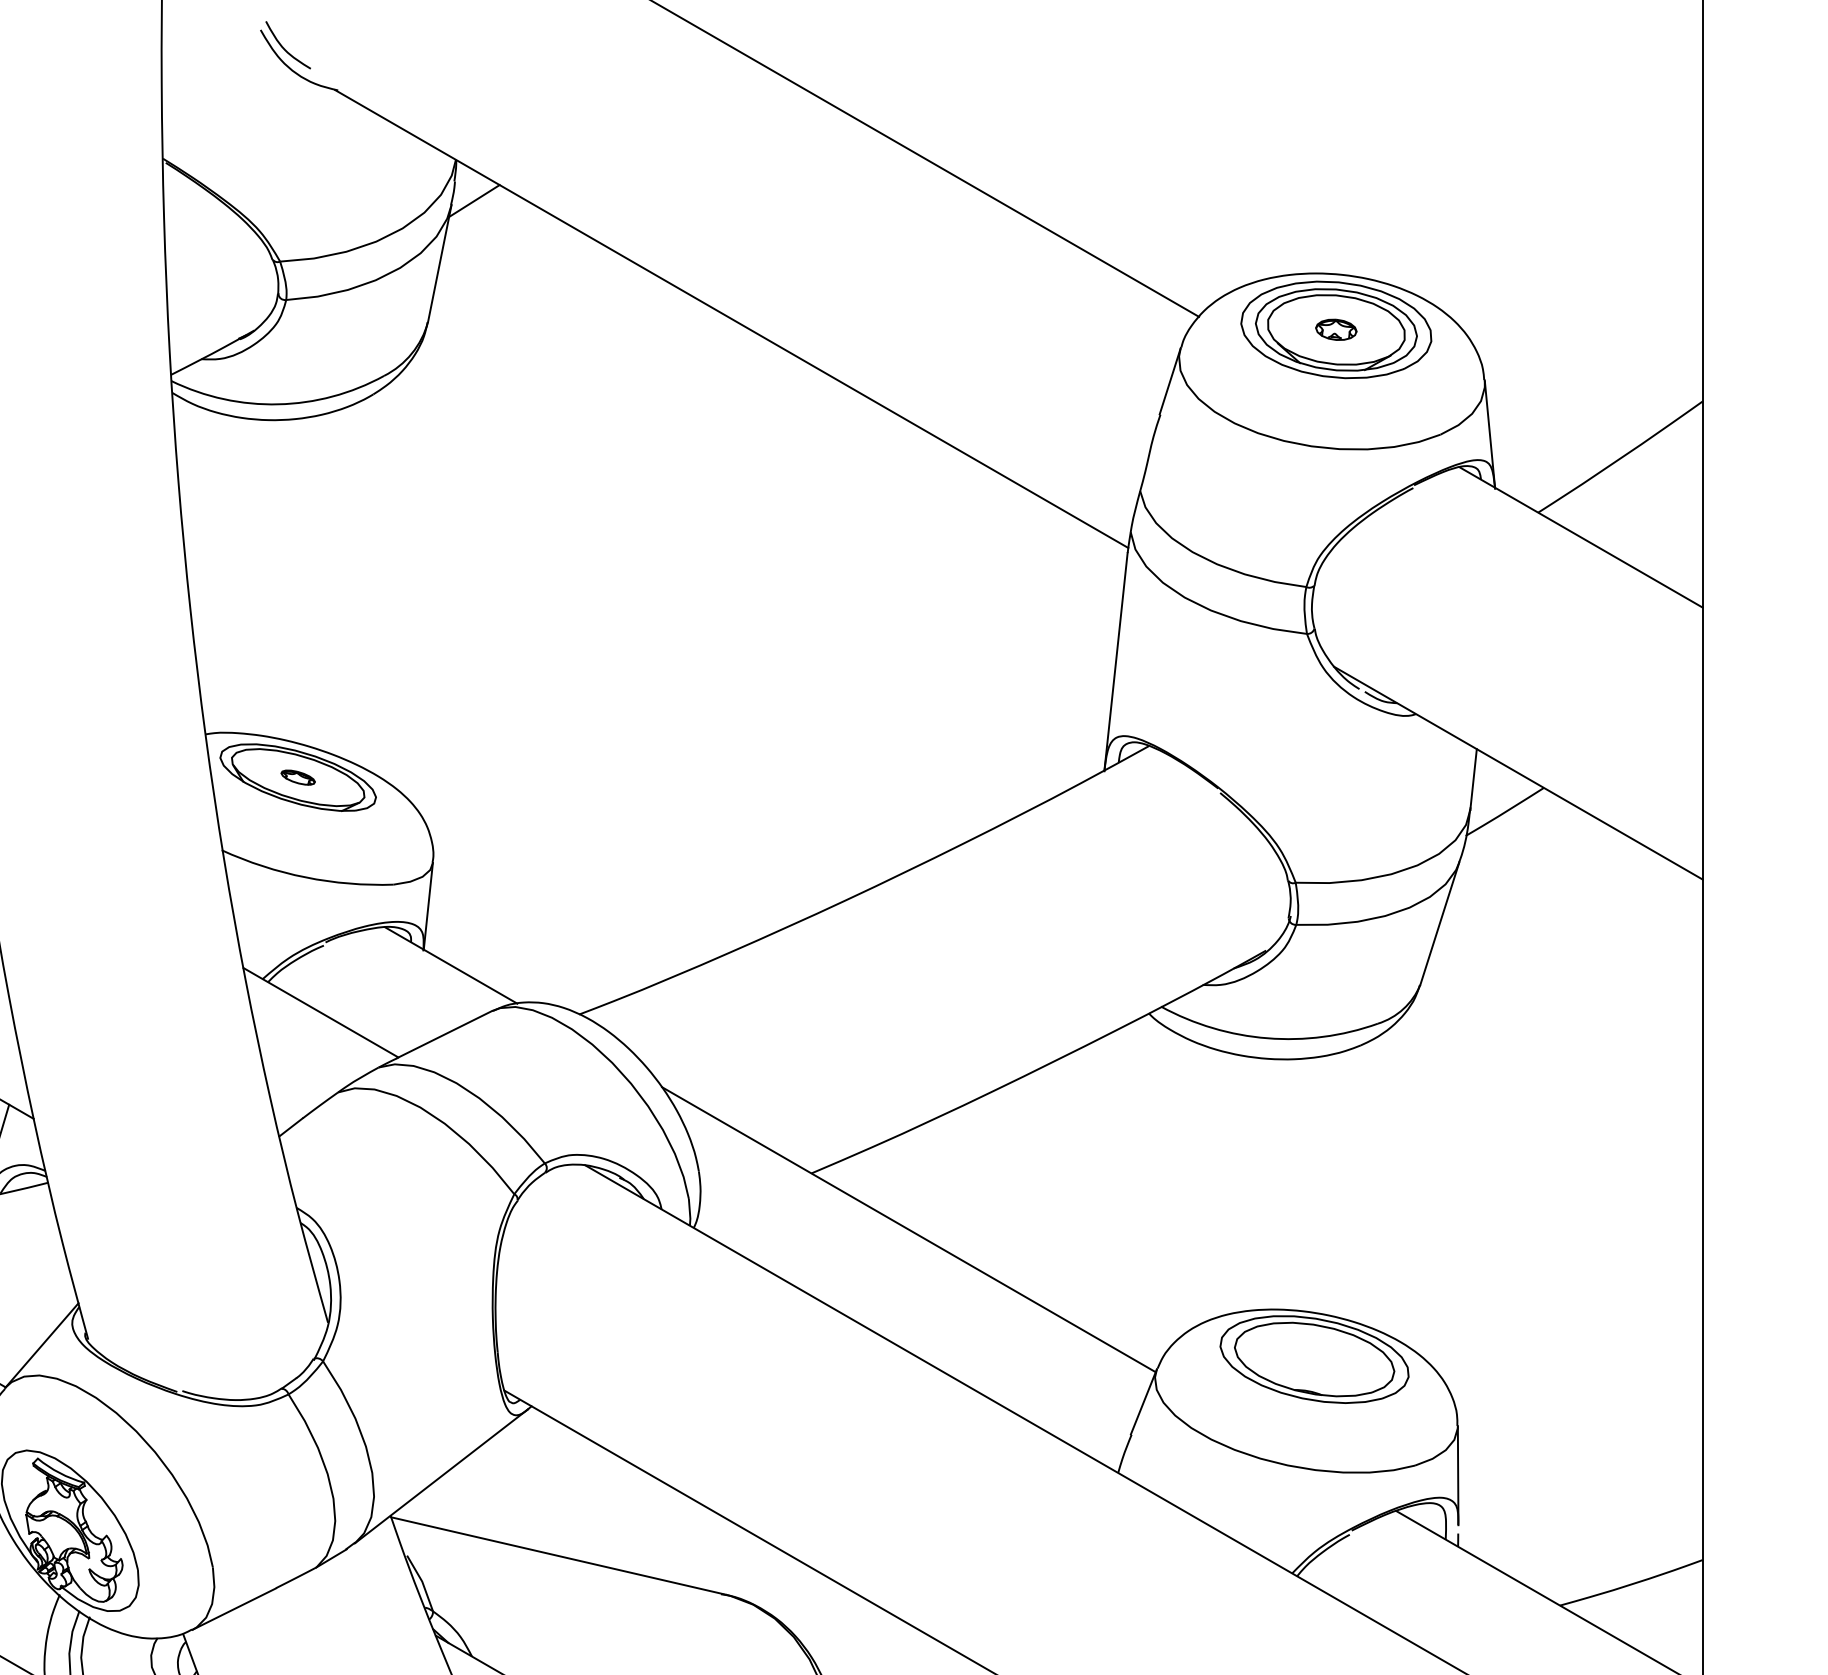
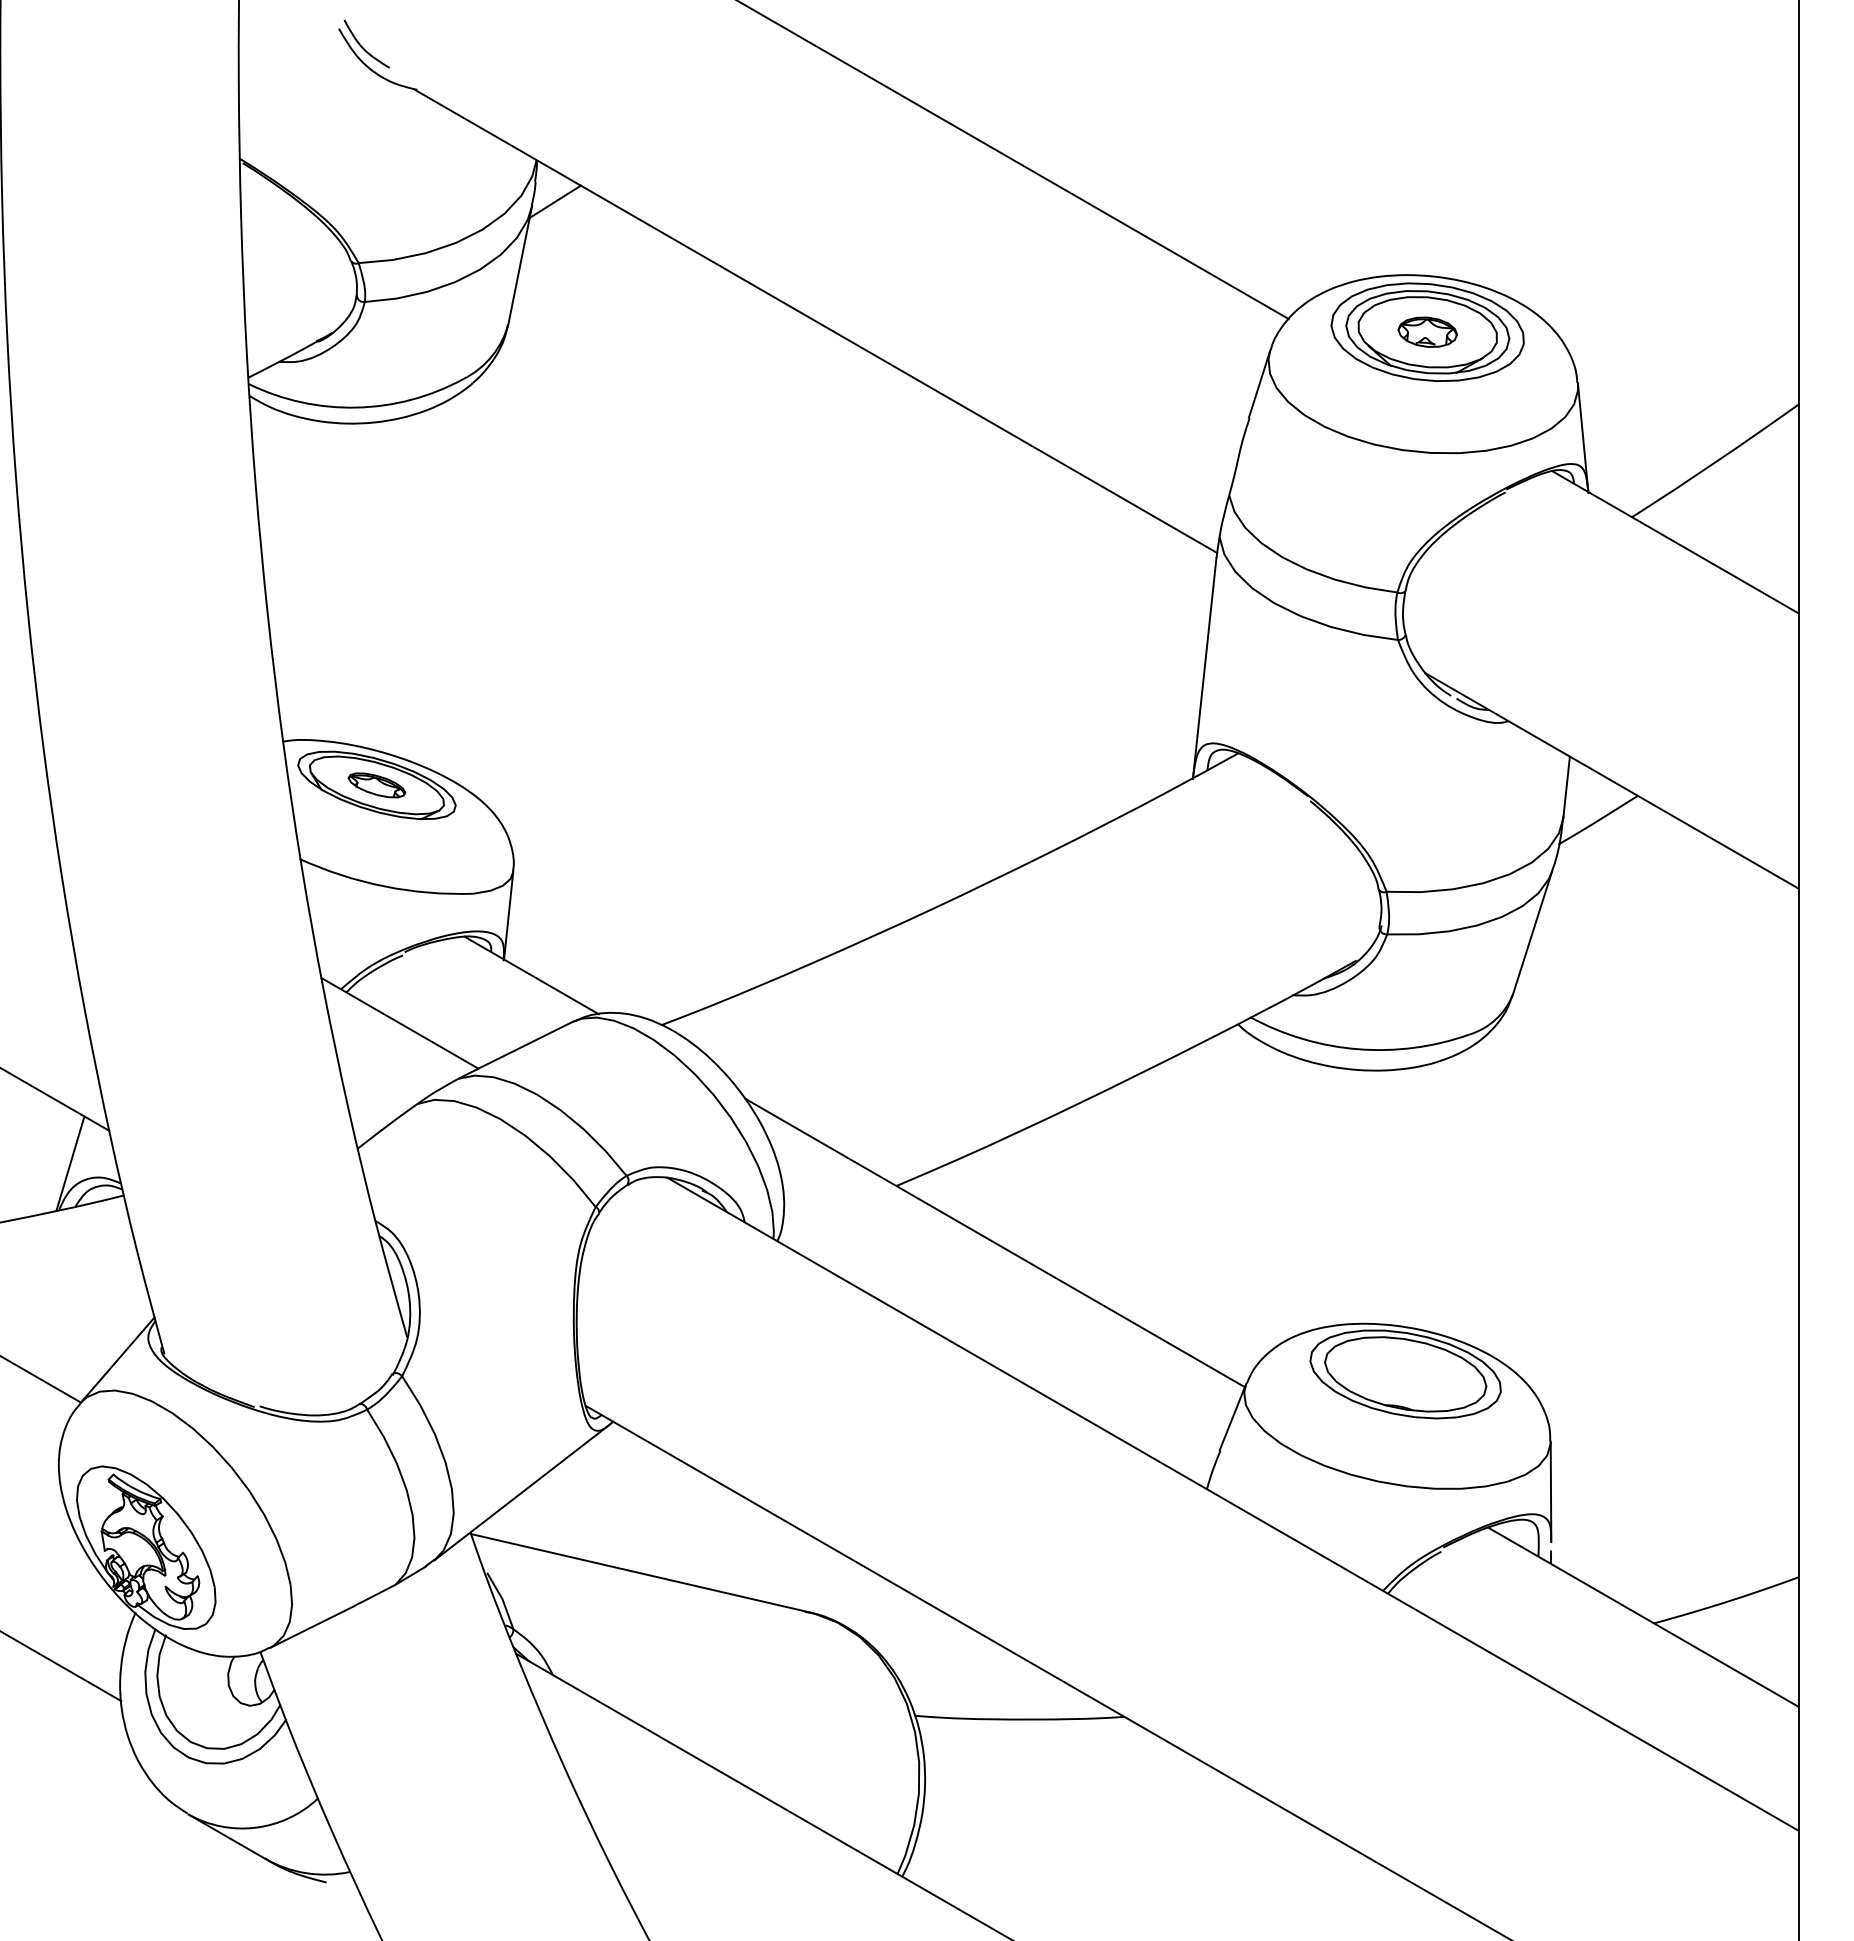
part: (1336, 329) -> (1427, 331), size x1.43
part: (297, 777) -> (376, 785), size x1.67

